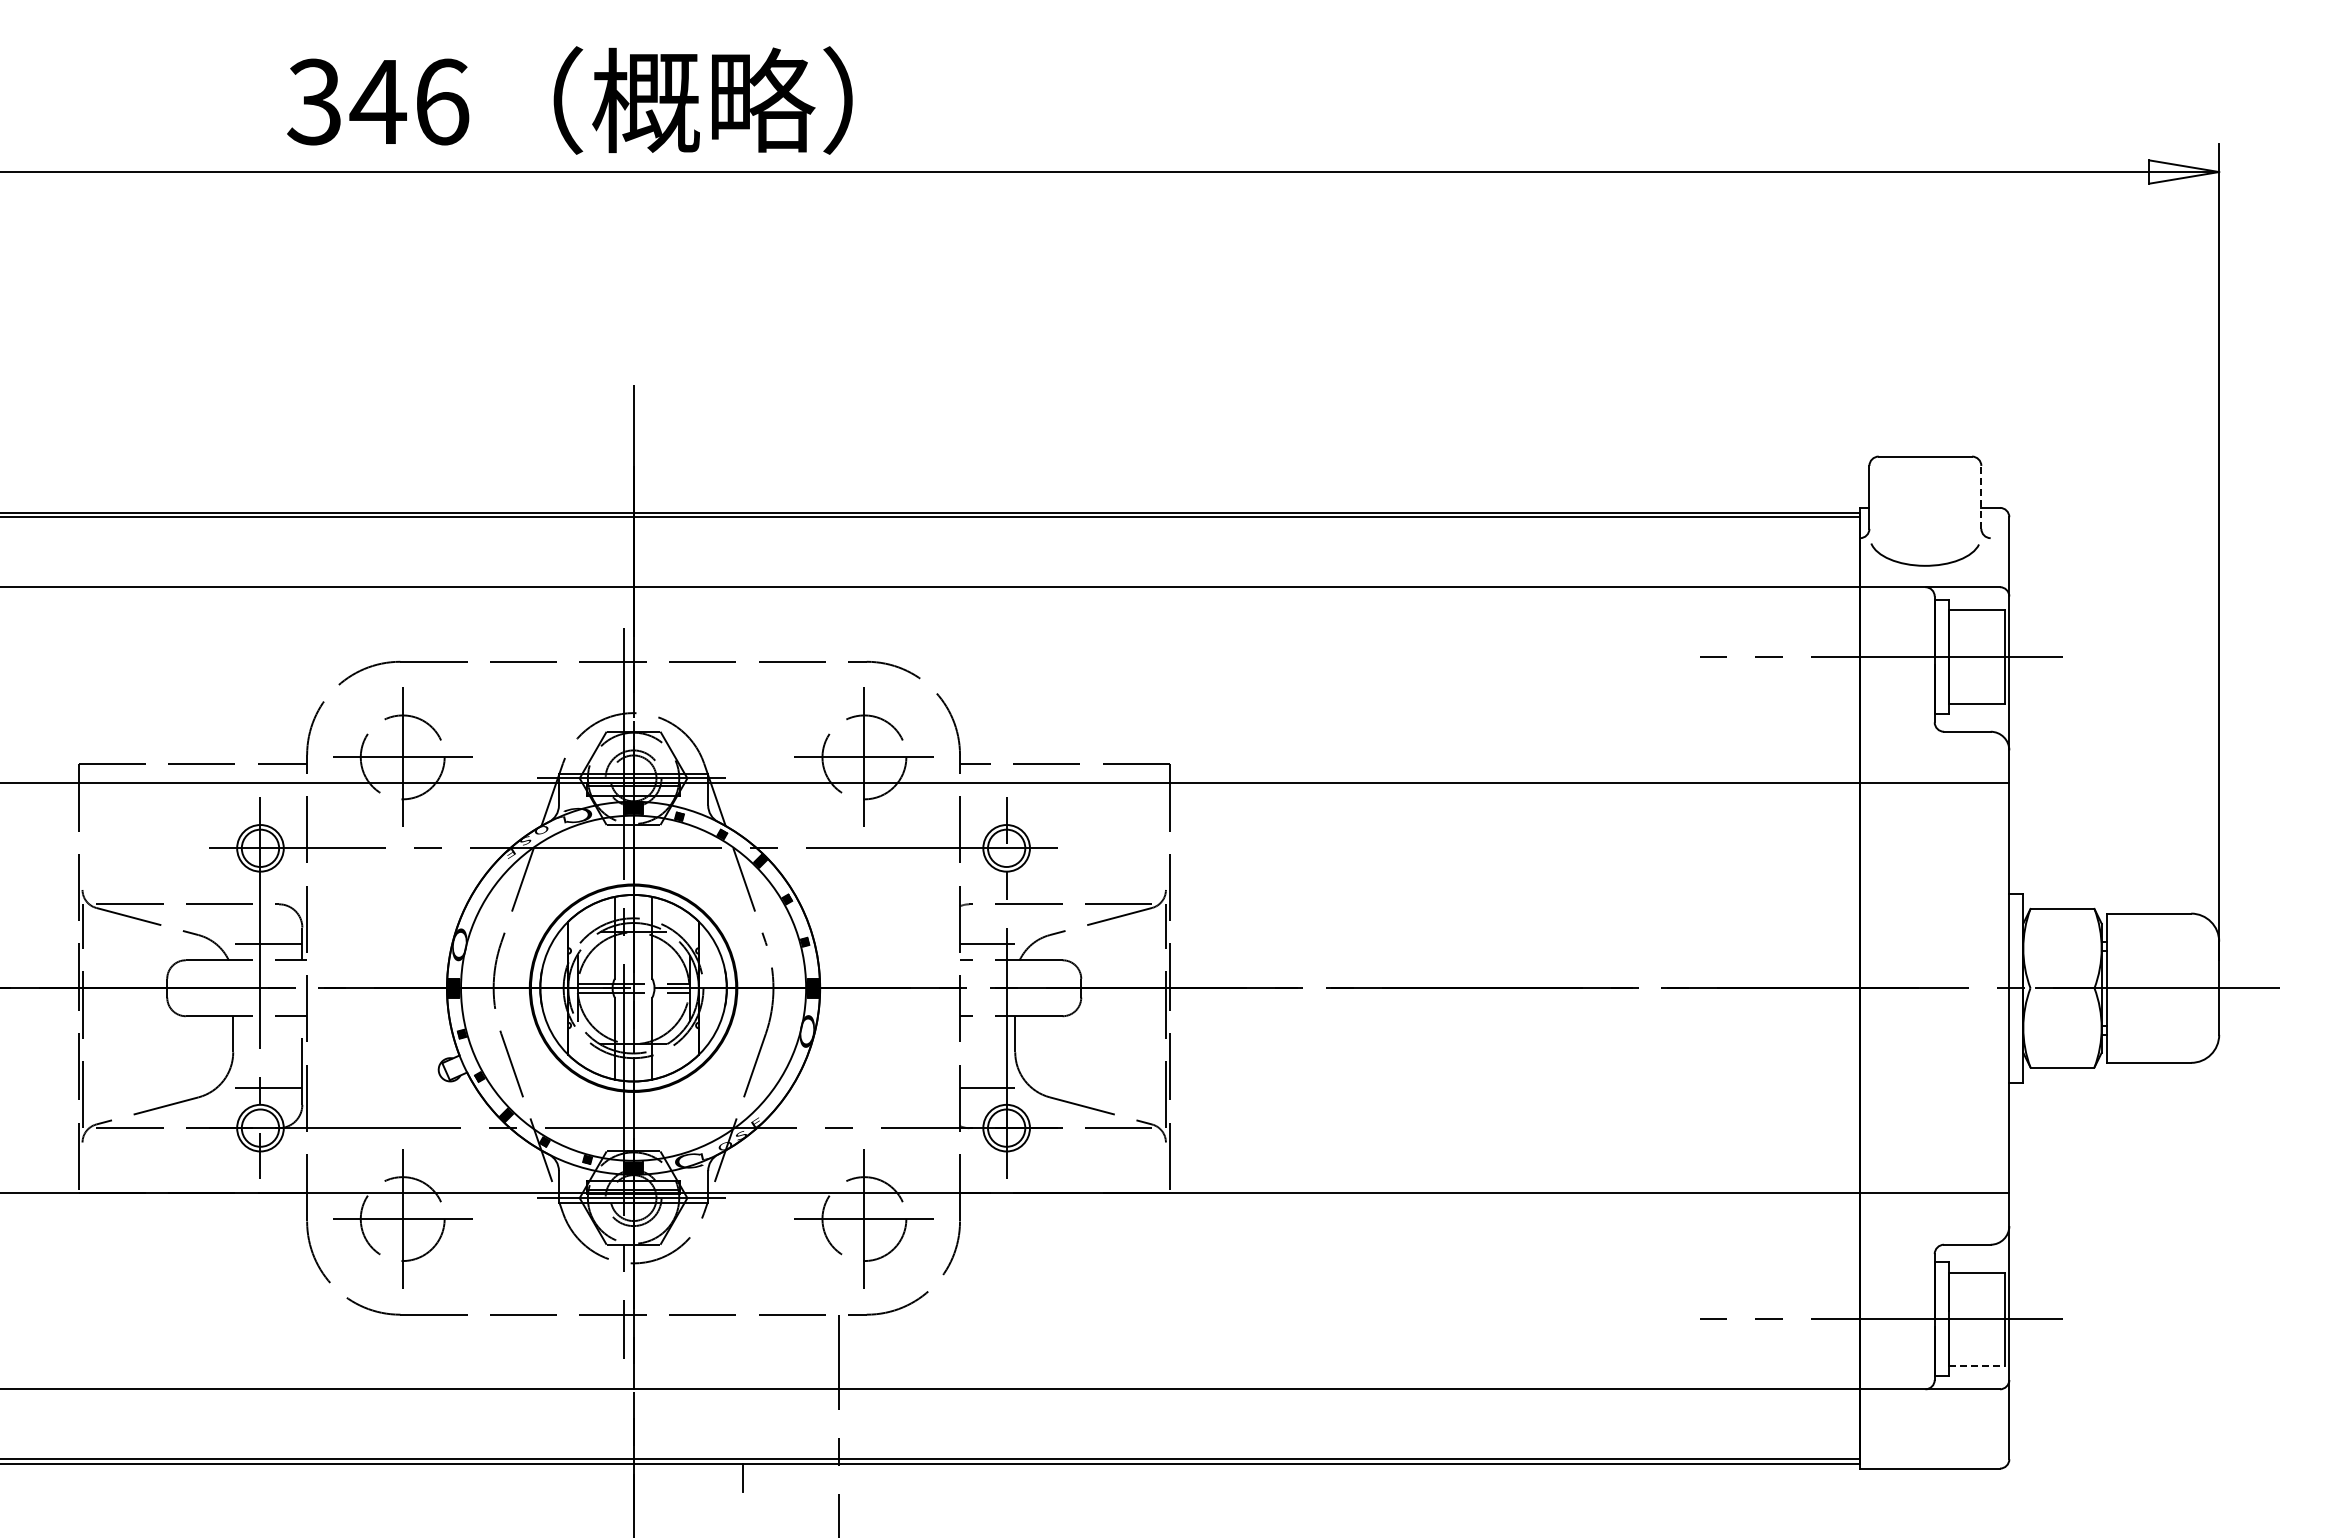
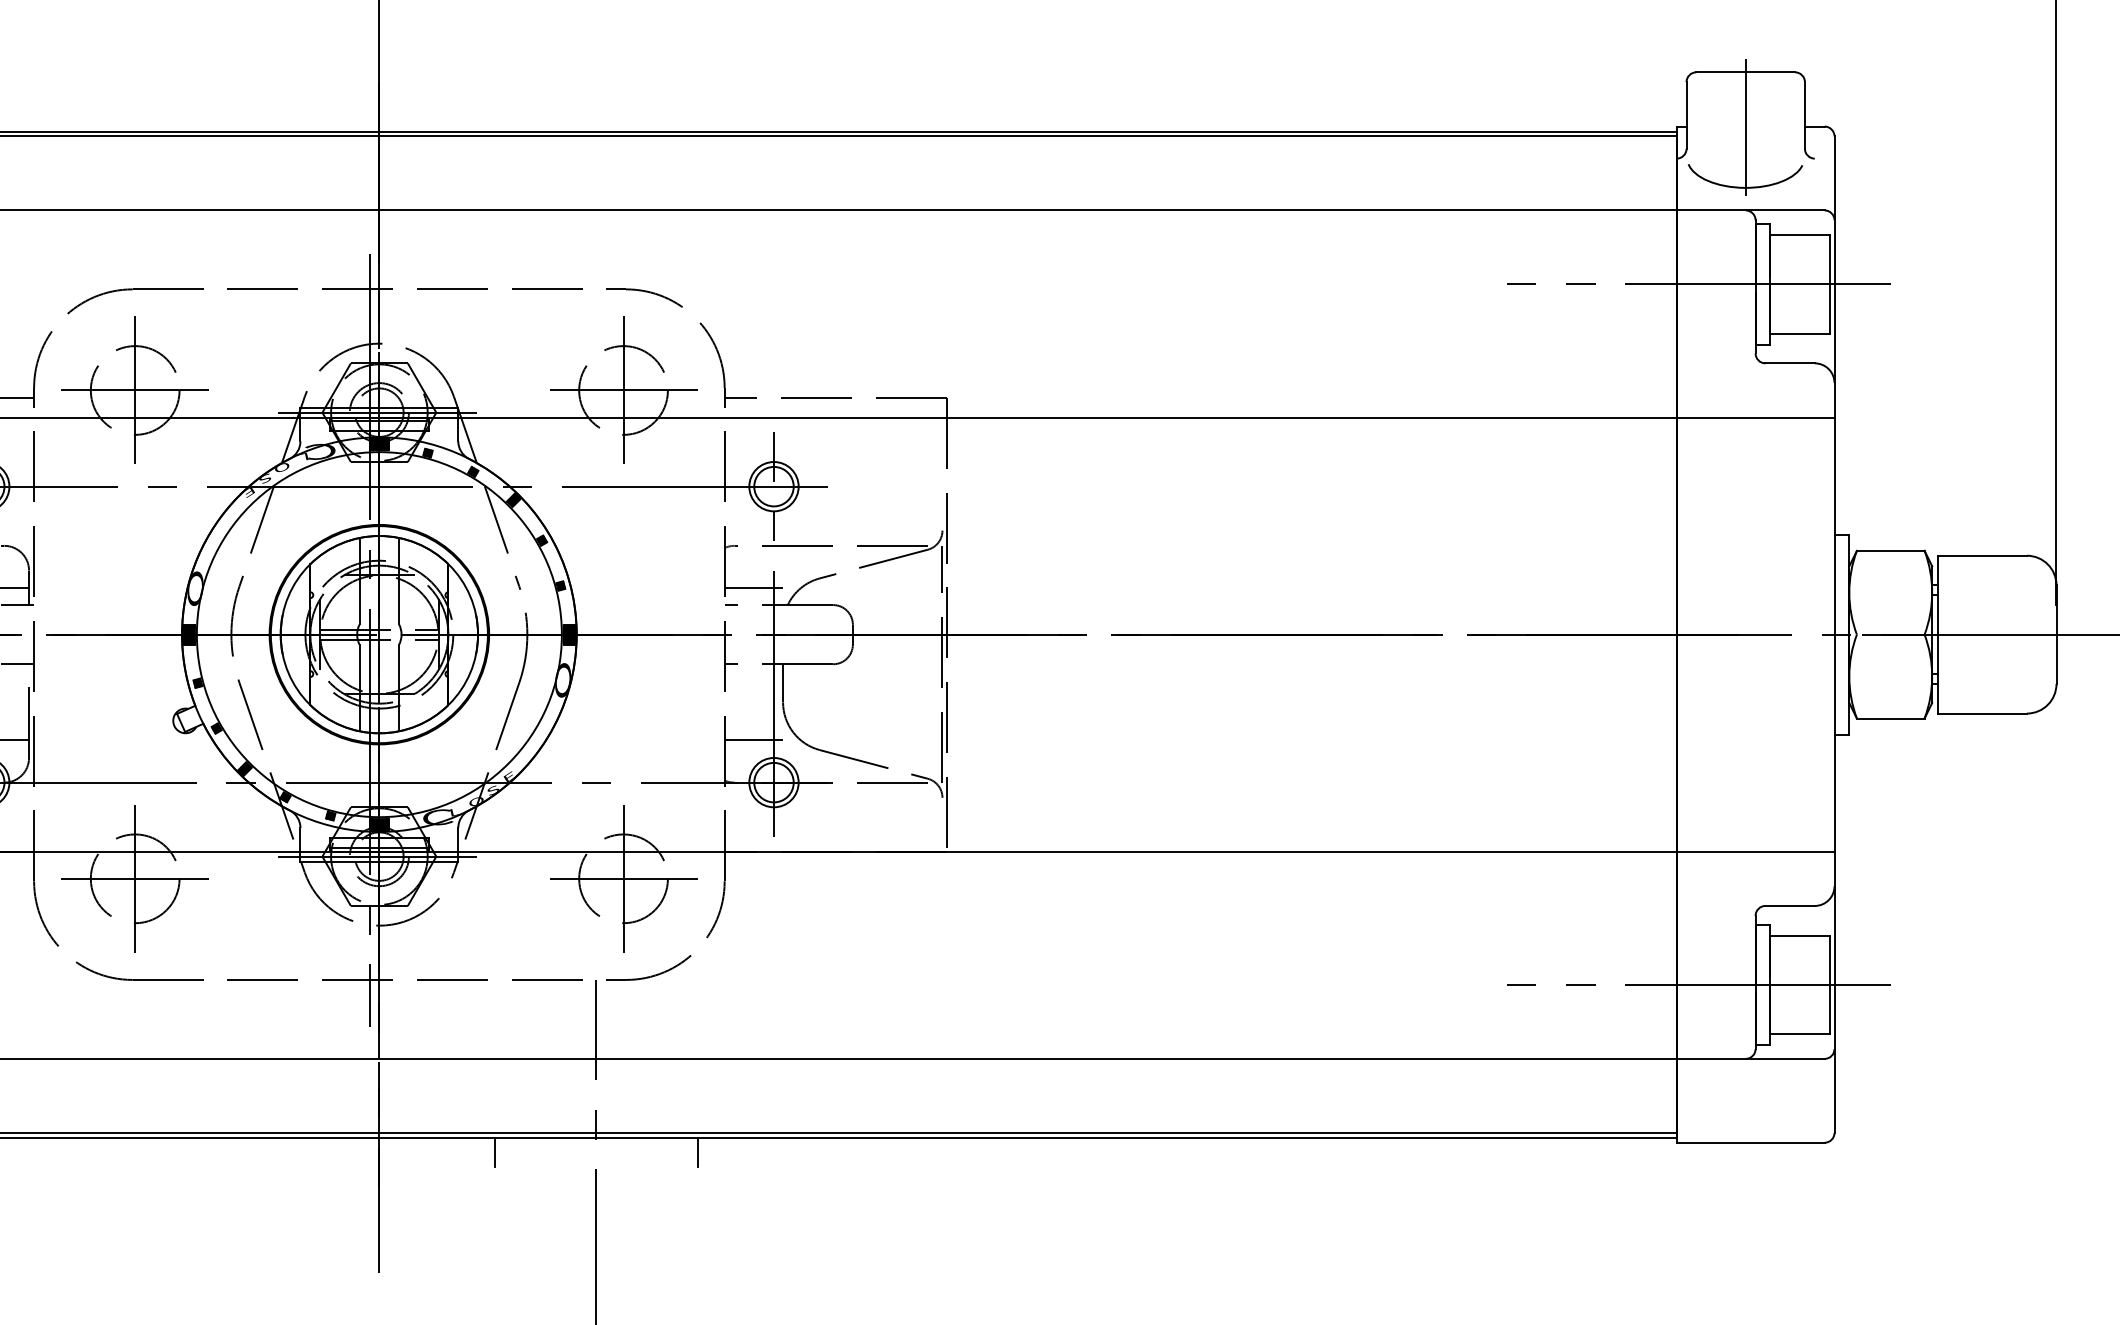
line: (1981, 496) -> (1805, 114), dashed -> solid
line: (1925, 508) -> (1745, 127), added
line: (1976, 1366) -> (1799, 1034), dashed -> solid
line: (934, 1477) -> (697, 1152), added

